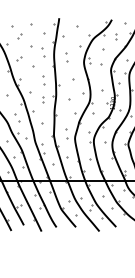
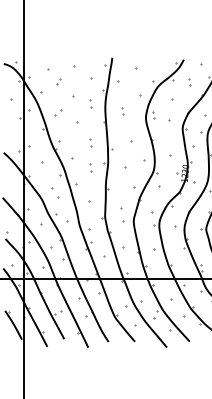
part: (43, 51) -> (90, 103), size x0.62
part: (66, 57) -> (122, 111), size x0.62
part: (43, 80) -> (90, 142), size x0.62

